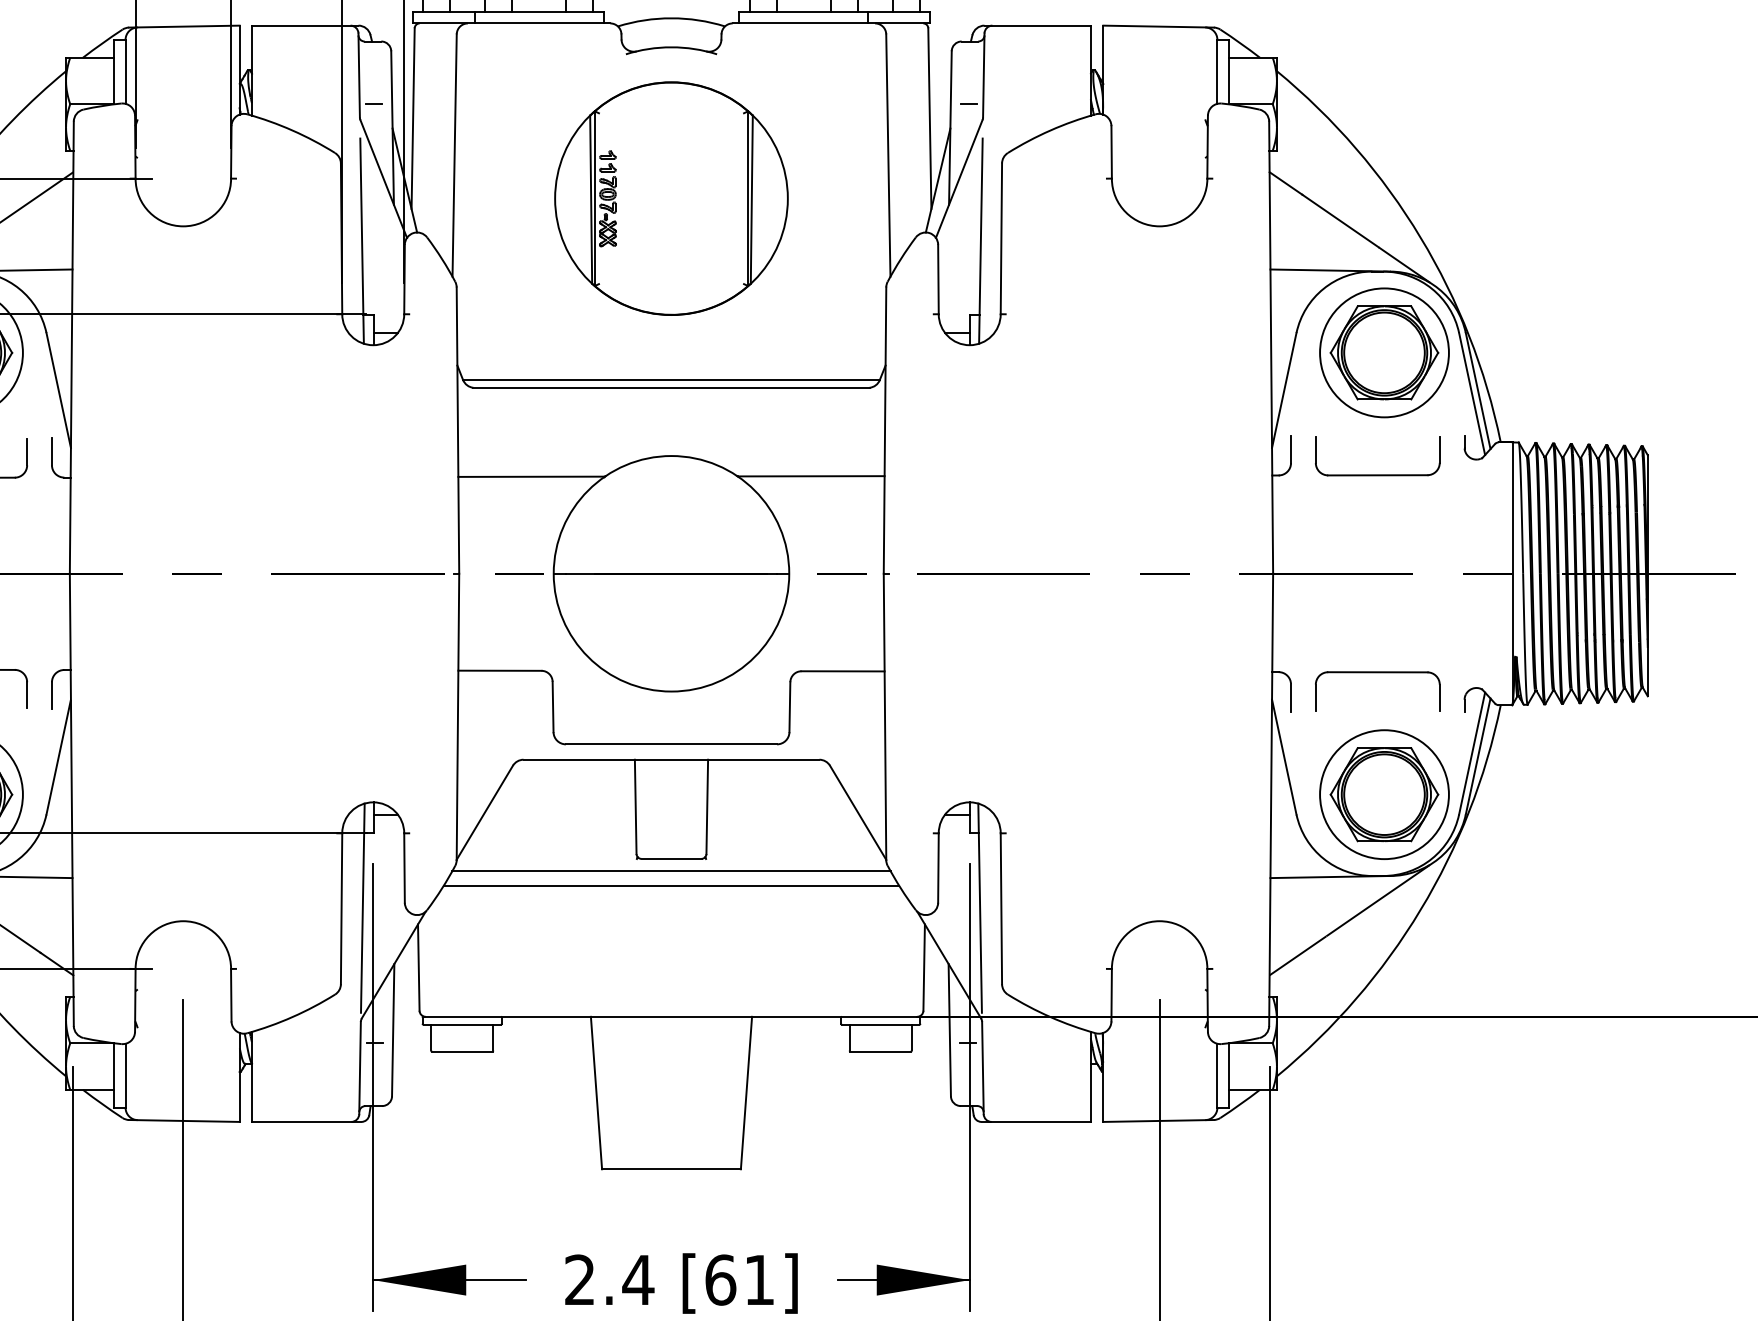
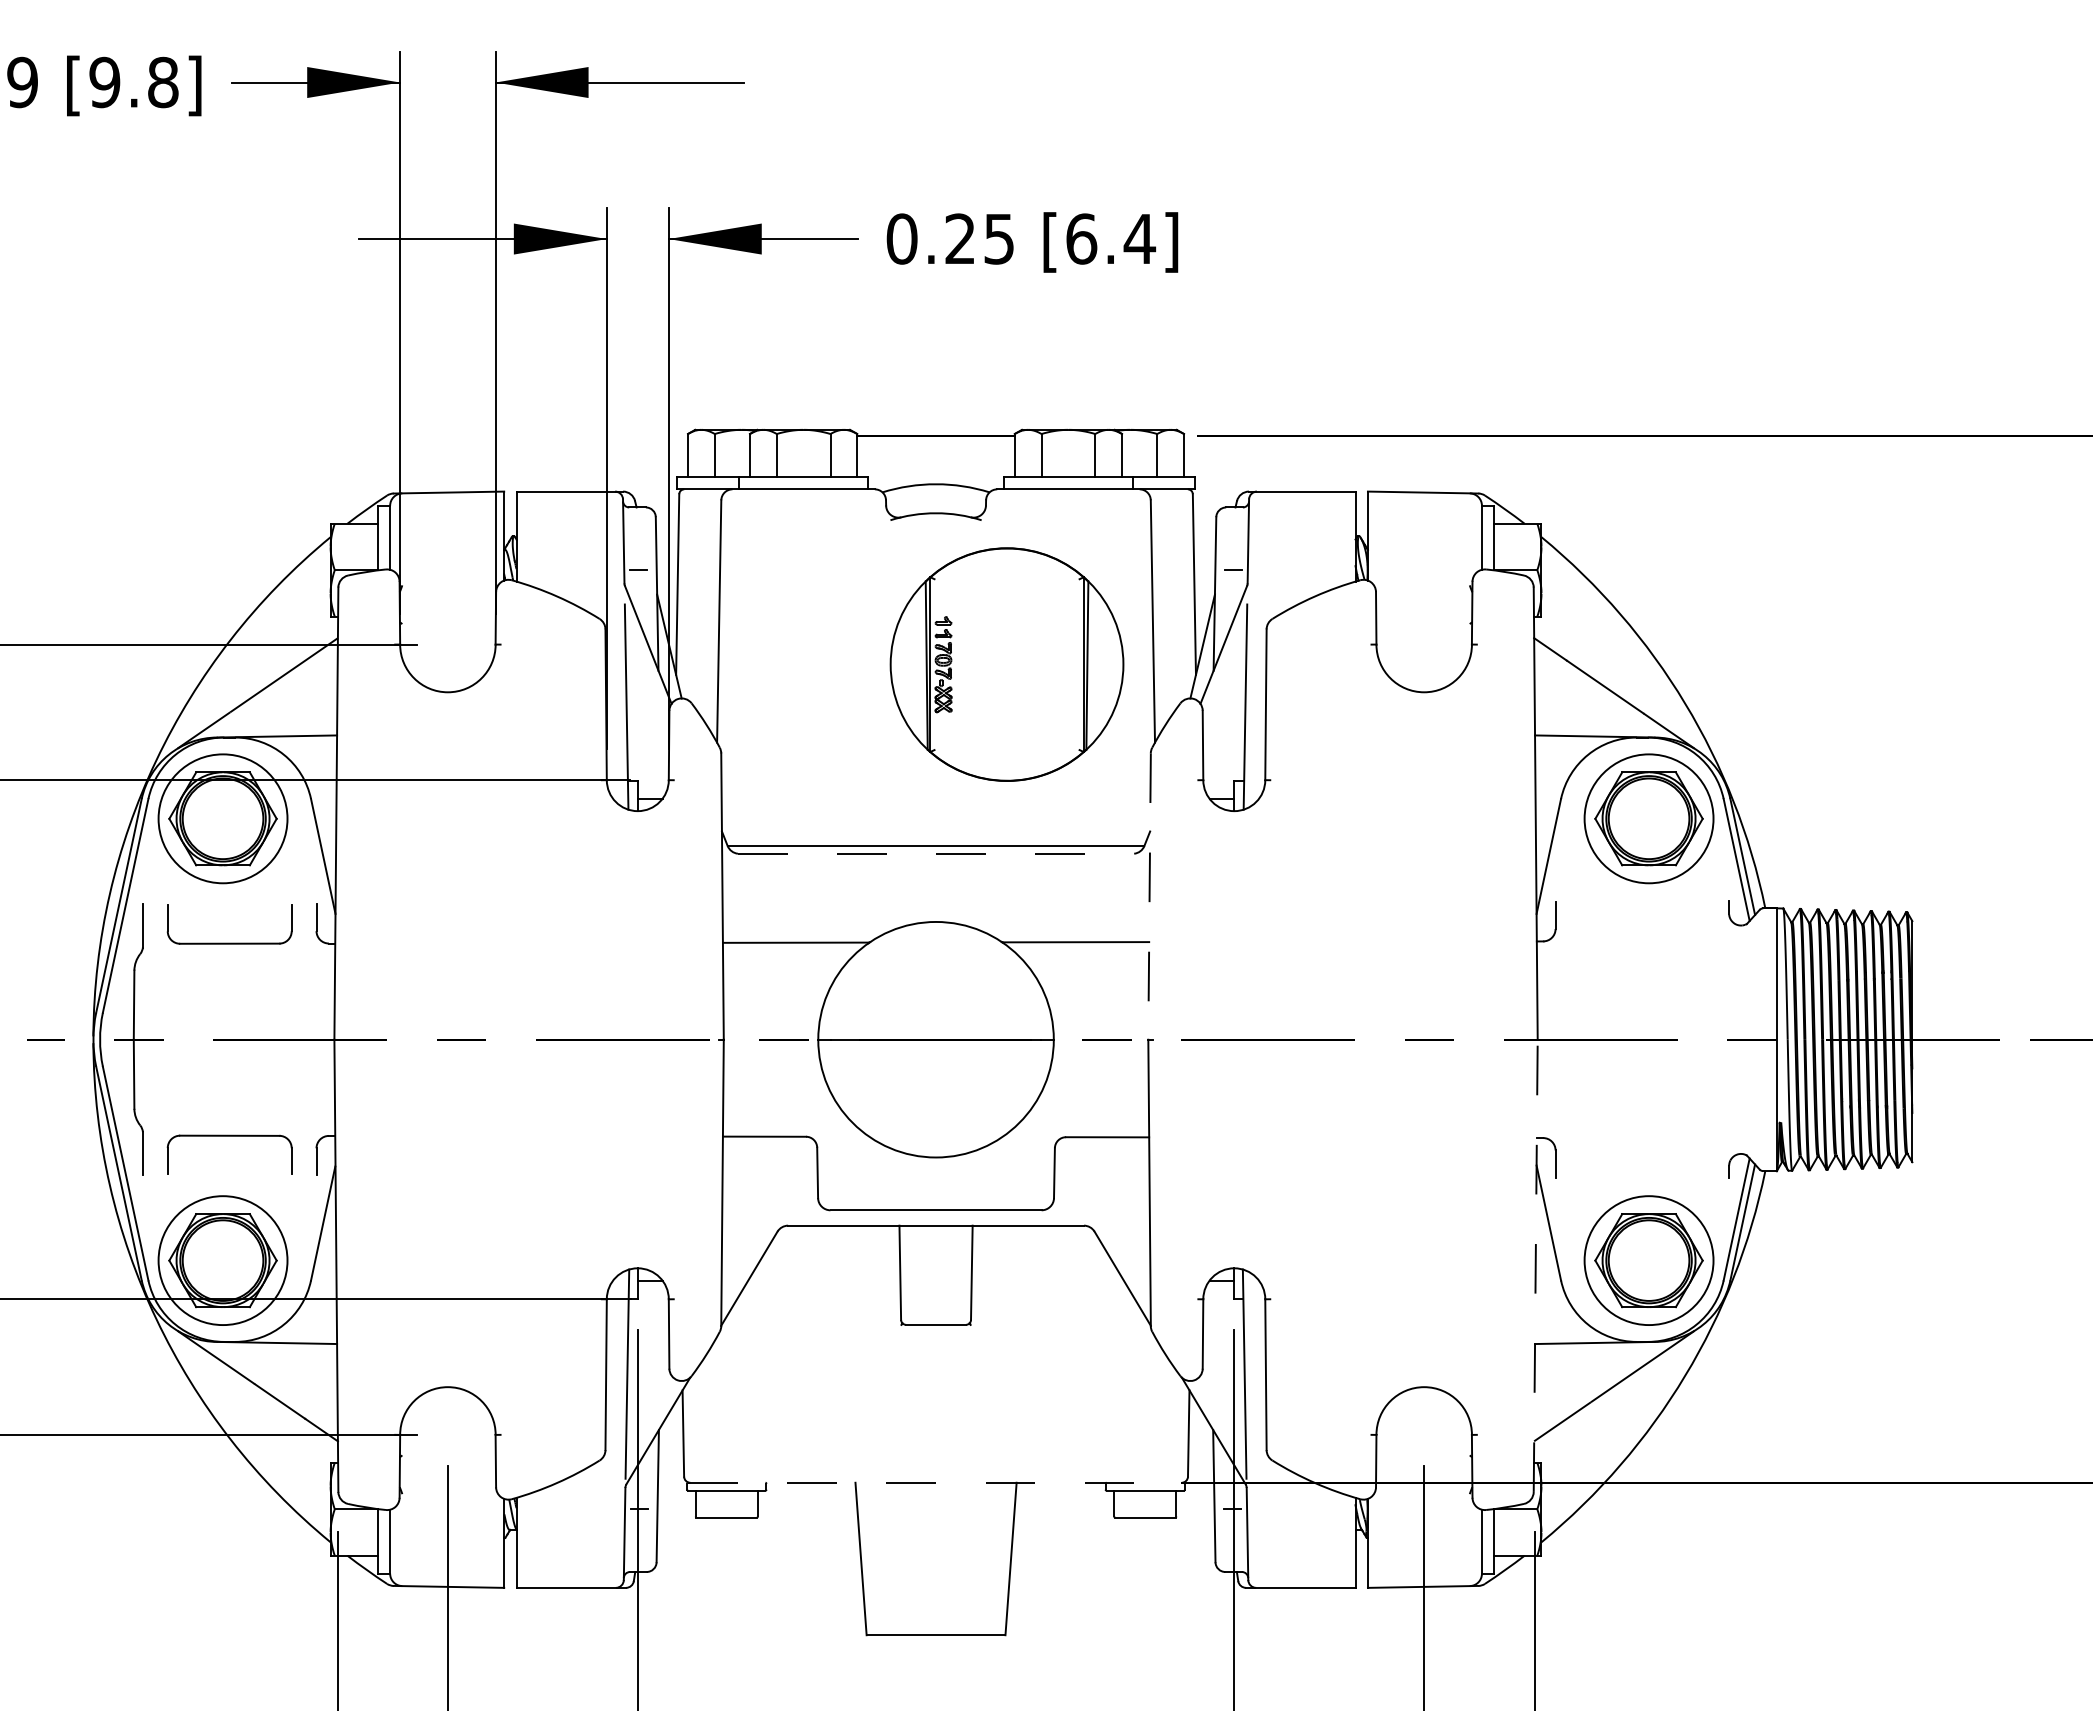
part: (670, 198) -> (1006, 664), moved
line: (671, 387) -> (936, 853), solid -> dashed
line: (884, 431) -> (1149, 897), solid -> dashed
part: (1377, 474) -> (1642, 940), removed
part: (1377, 673) -> (1642, 1139), removed
line: (1270, 799) -> (1535, 1265), solid -> dashed
line: (670, 871) -> (935, 1337), removed
line: (670, 886) -> (935, 1352), removed
line: (671, 1016) -> (936, 1482), solid -> dashed

